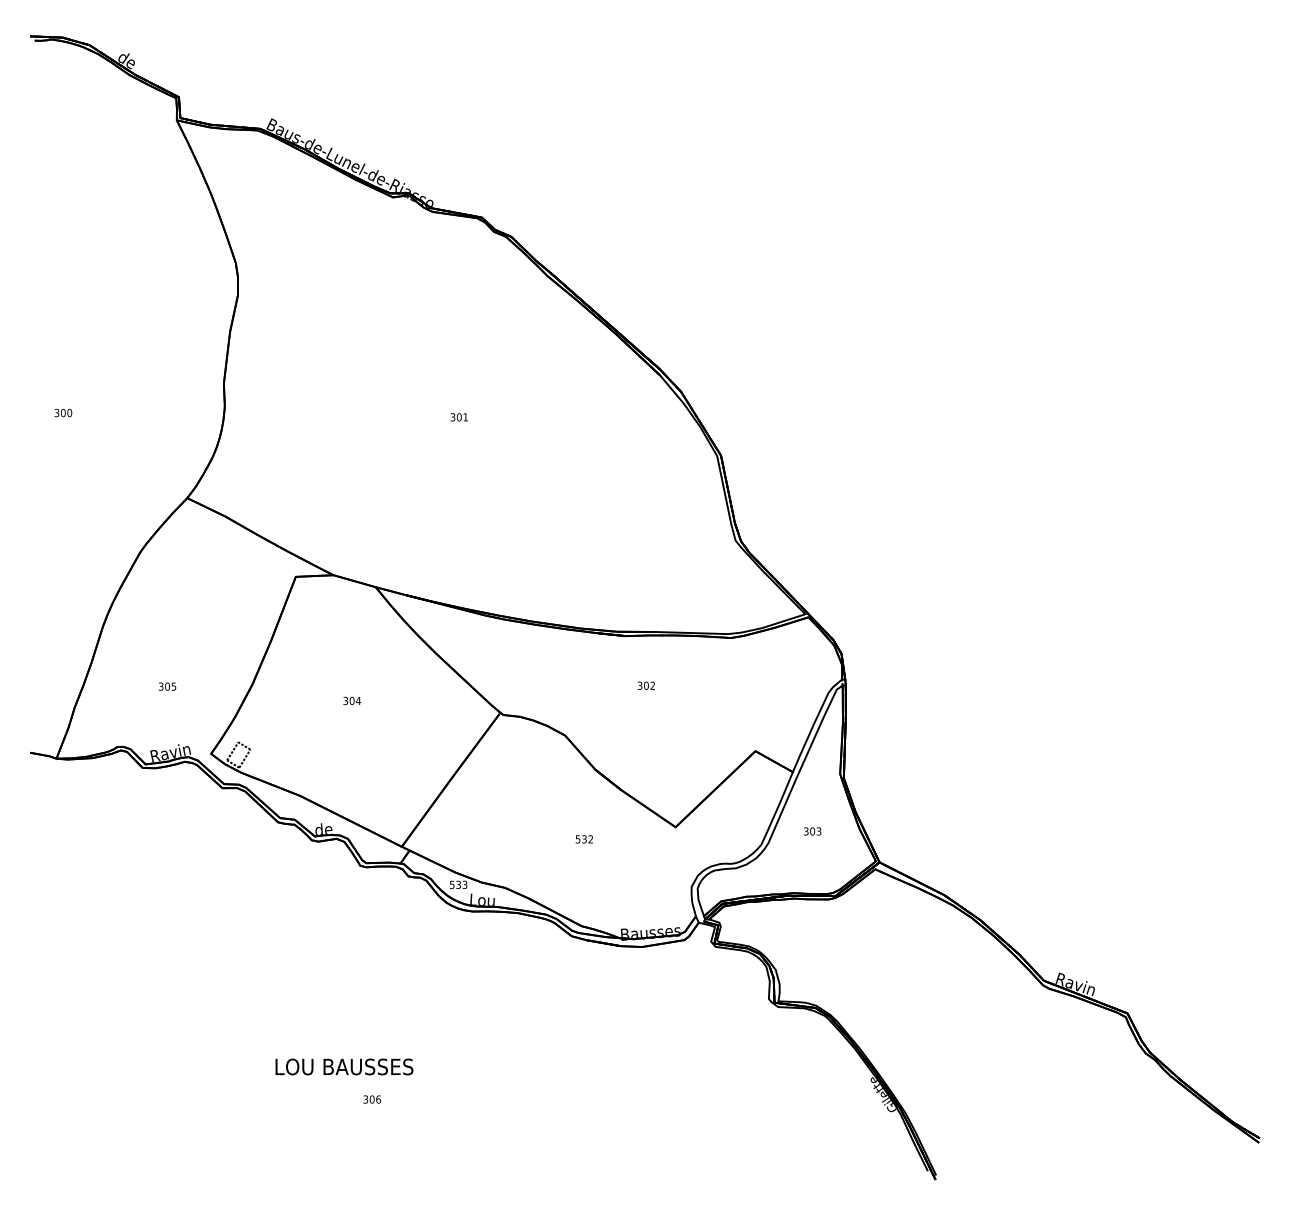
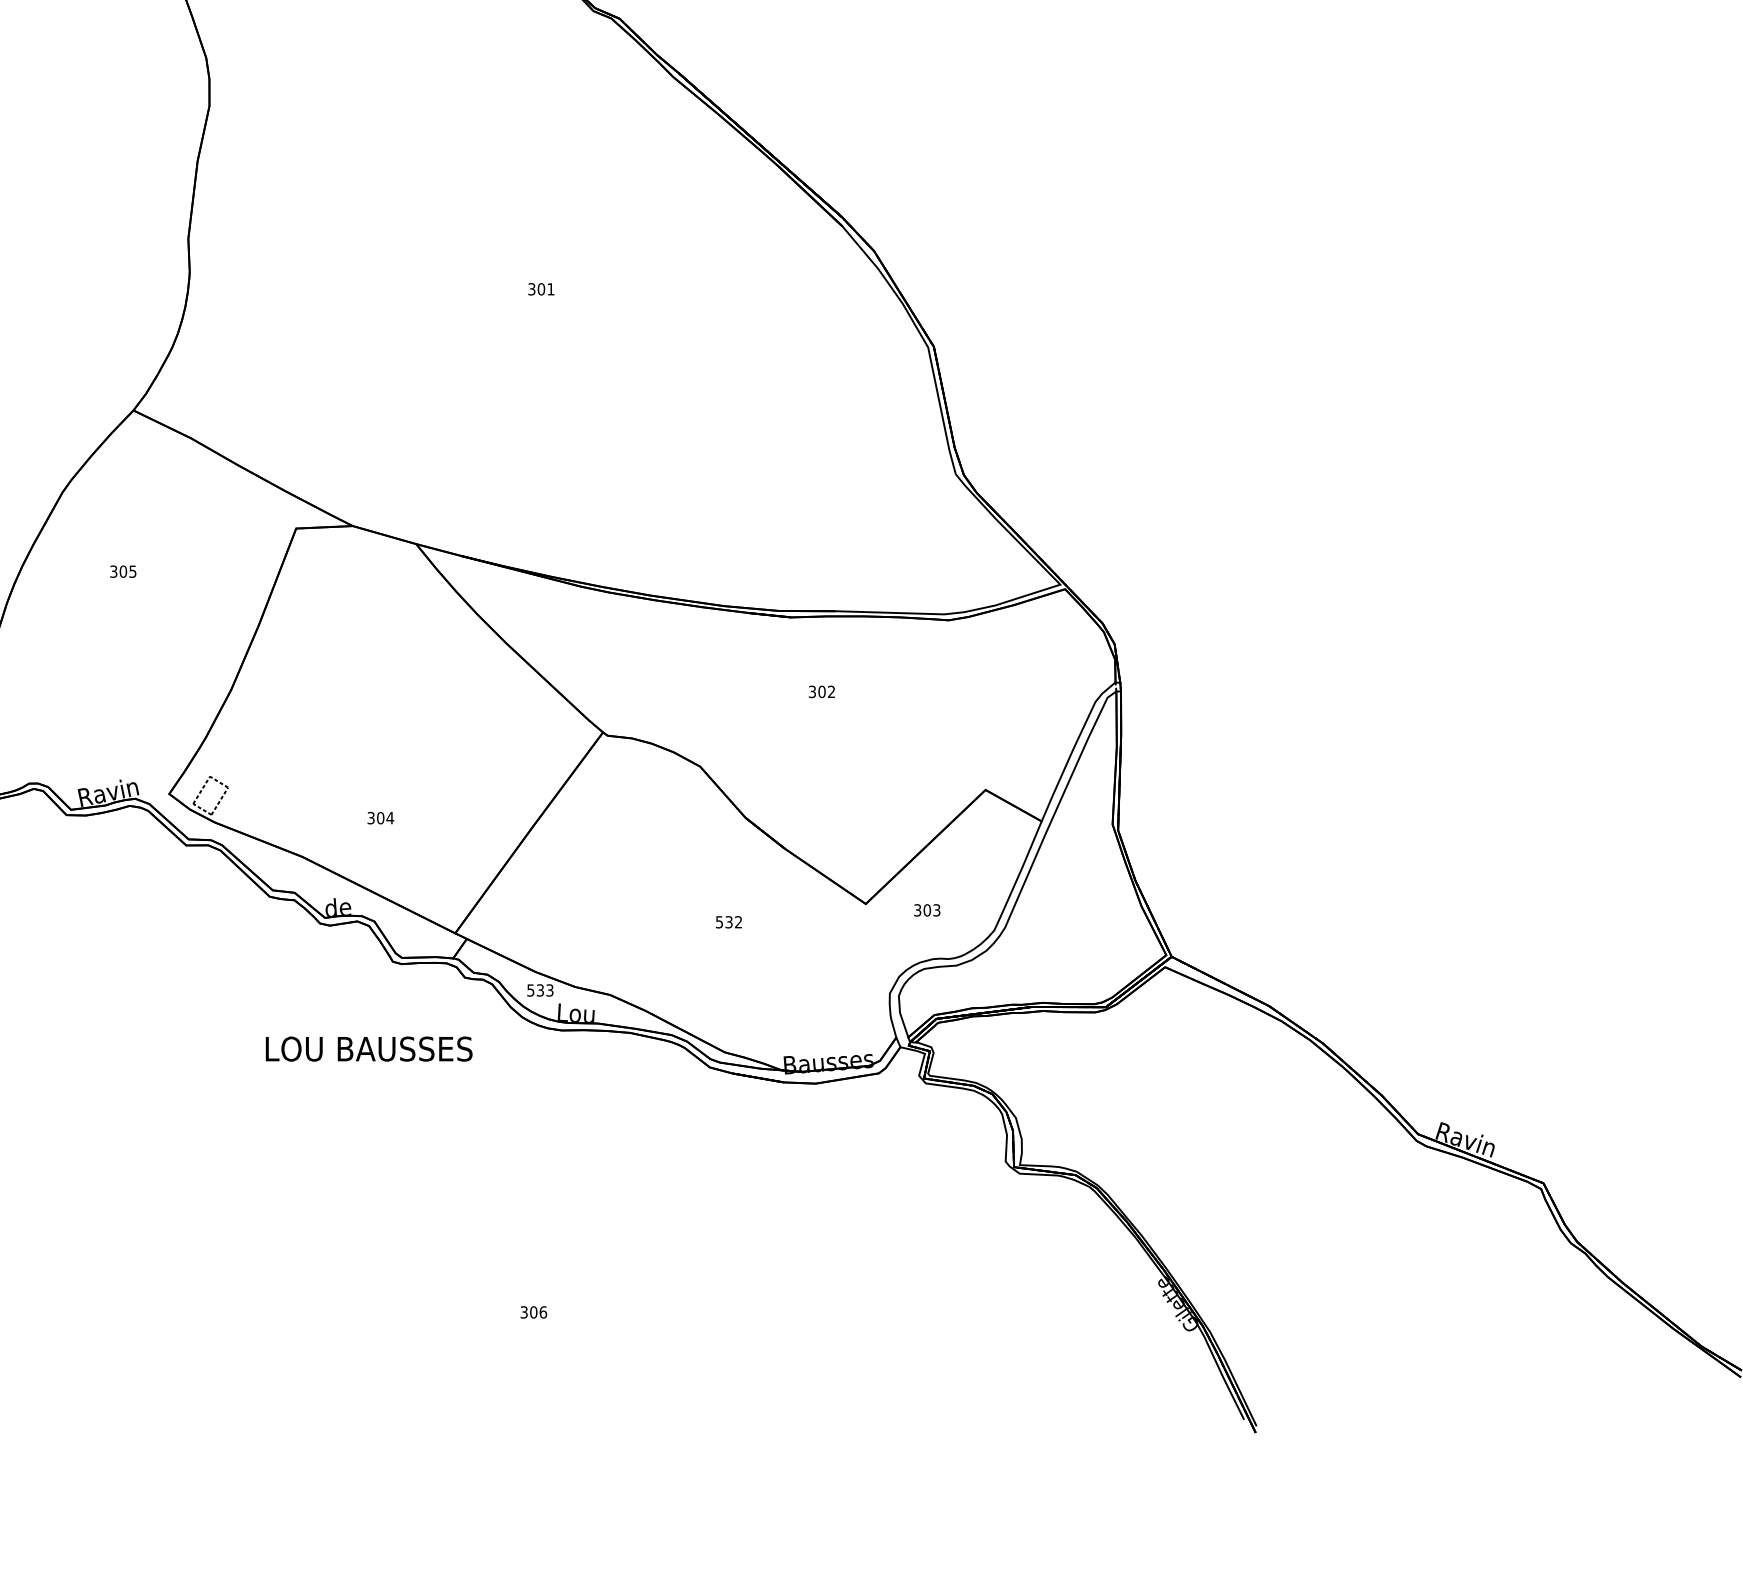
text: (167, 686) -> (123, 571), moved
text: (352, 700) -> (381, 817), moved
text: (812, 831) -> (927, 910), moved
text: (344, 1066) -> (369, 1048), moved
text: (371, 1099) -> (532, 1312), moved

